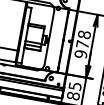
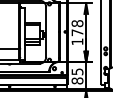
text: (81, 53) -> (77, 41), 978 -> 178

